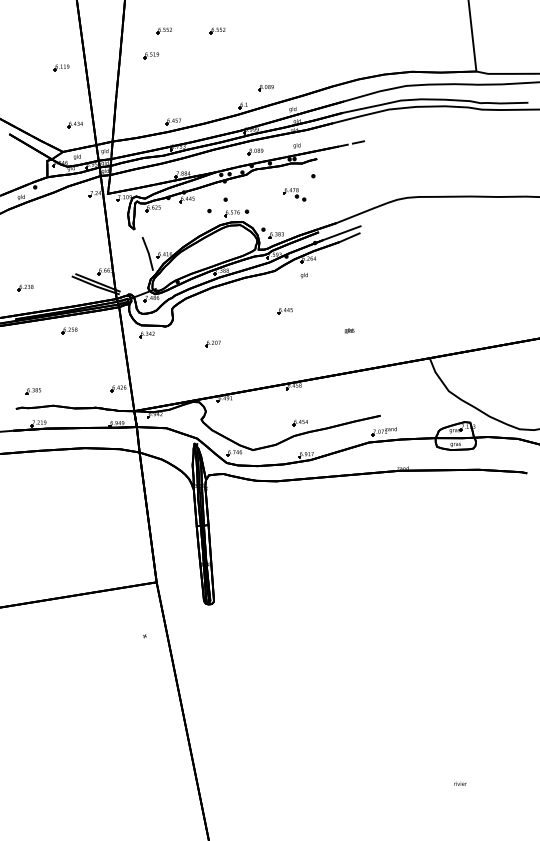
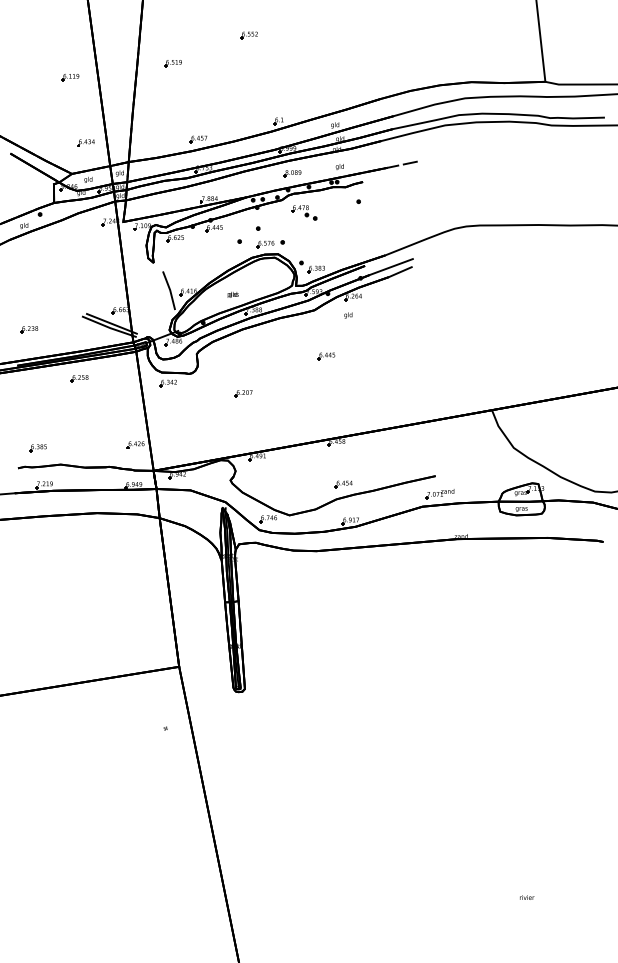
part: (163, 31) -> (187, 35), removed
part: (266, 87) -> (304, 100), removed
part: (294, 194) -> (304, 212), moved
text: (349, 330) -> (232, 294), moved

